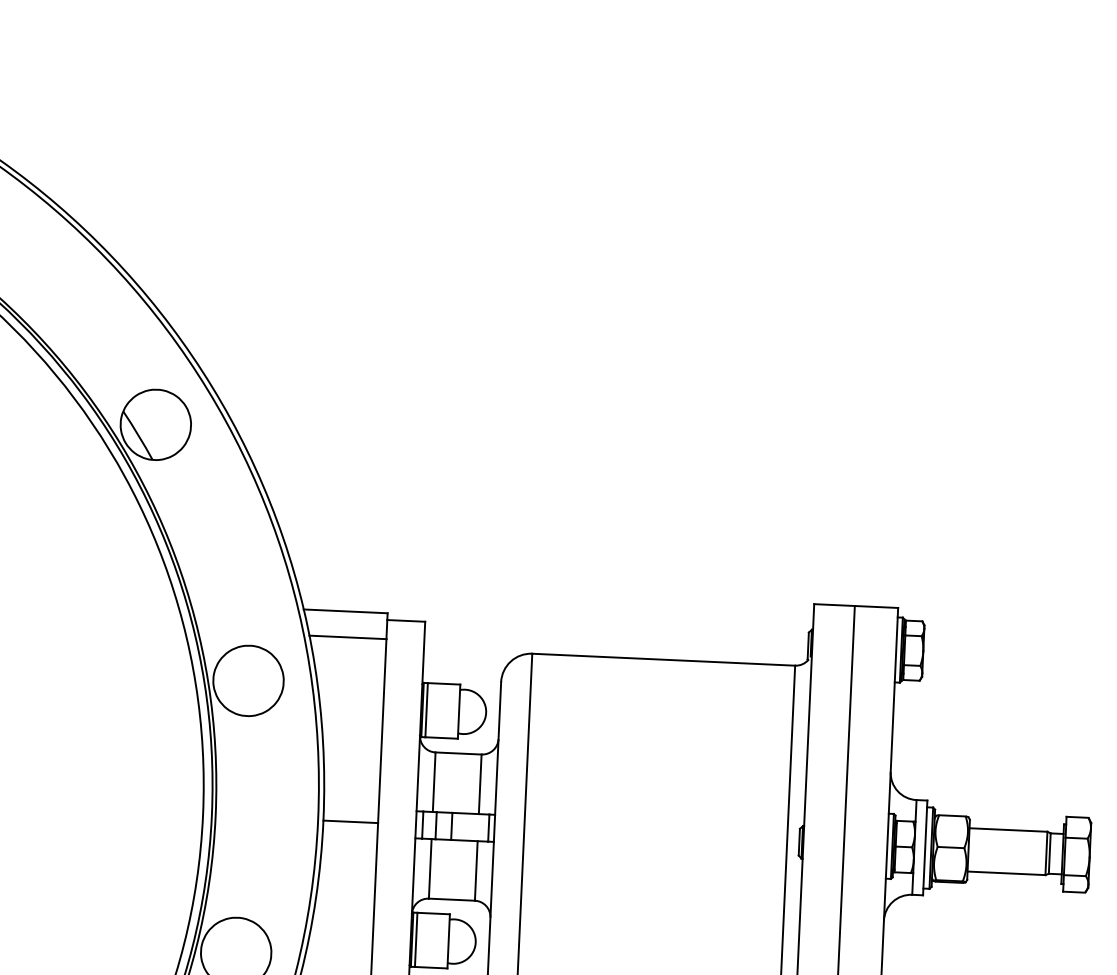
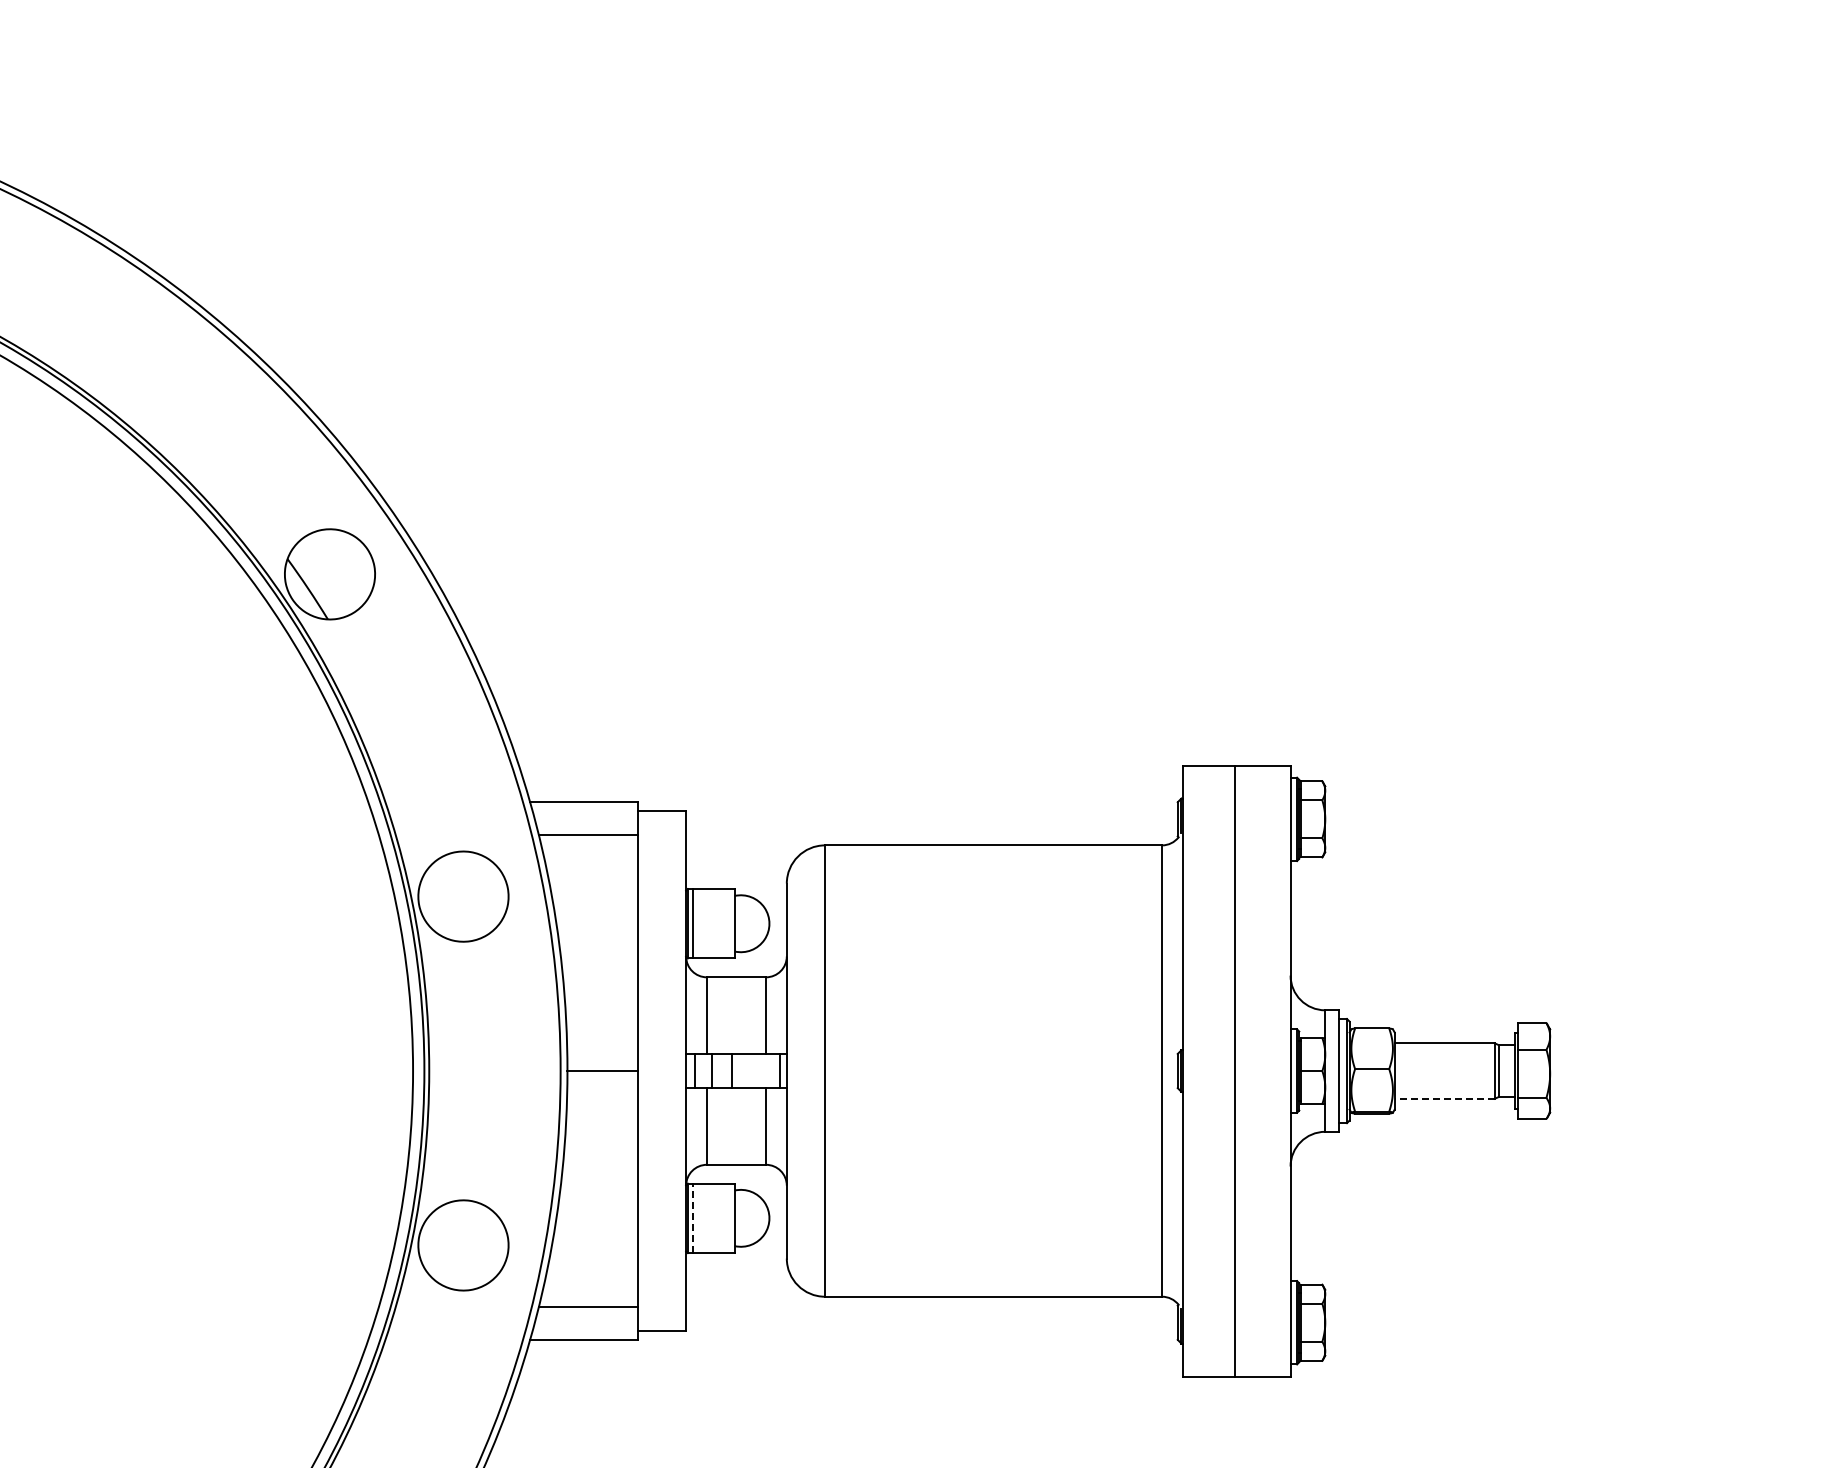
line: (1006, 873) -> (1444, 1098), solid -> dashed
line: (416, 940) -> (693, 1218), solid -> dashed

